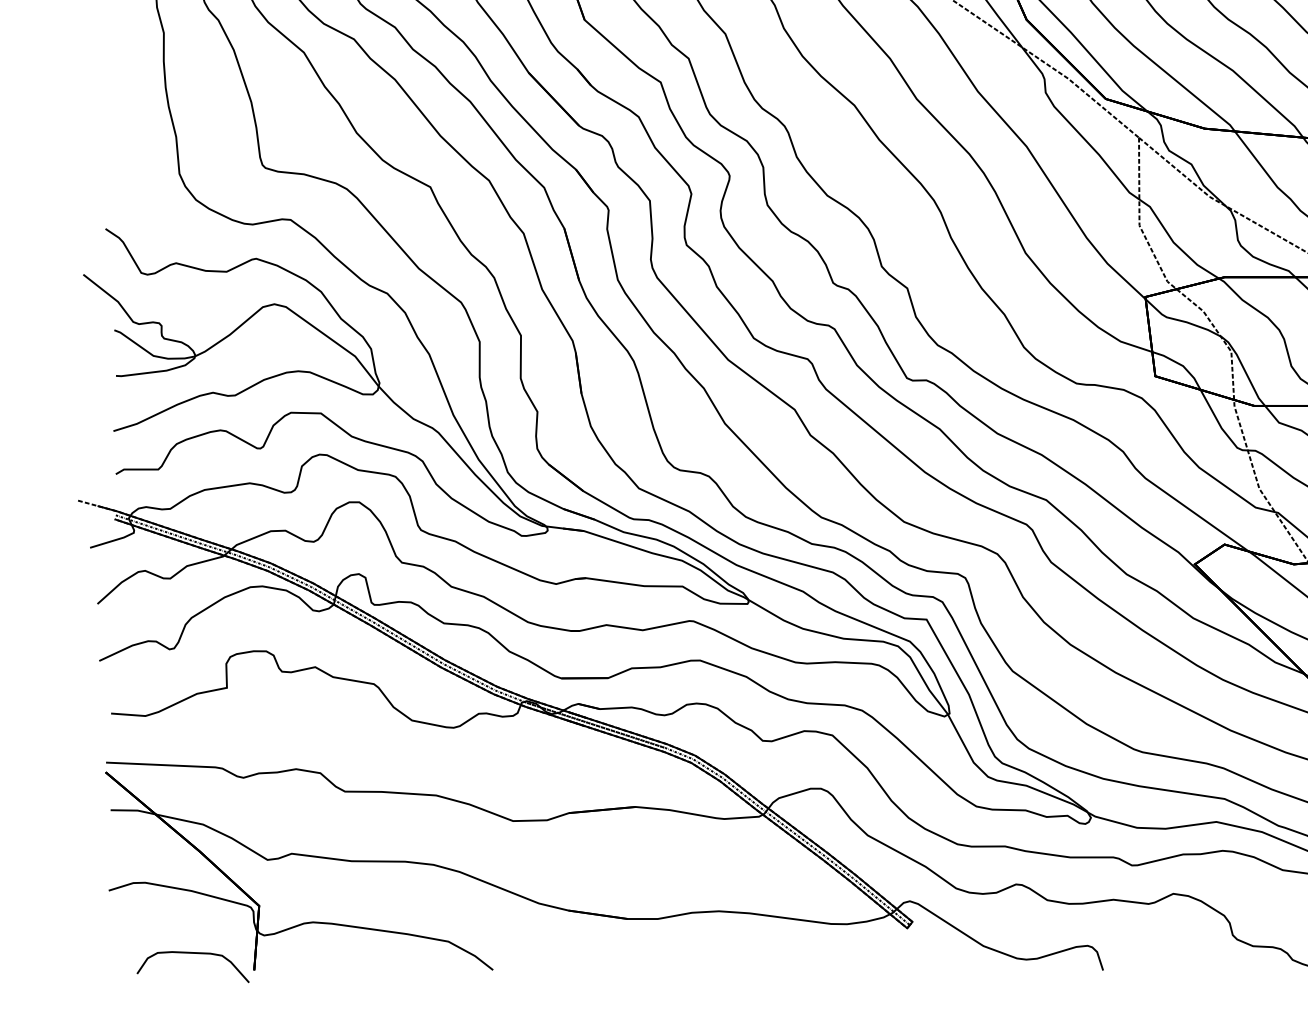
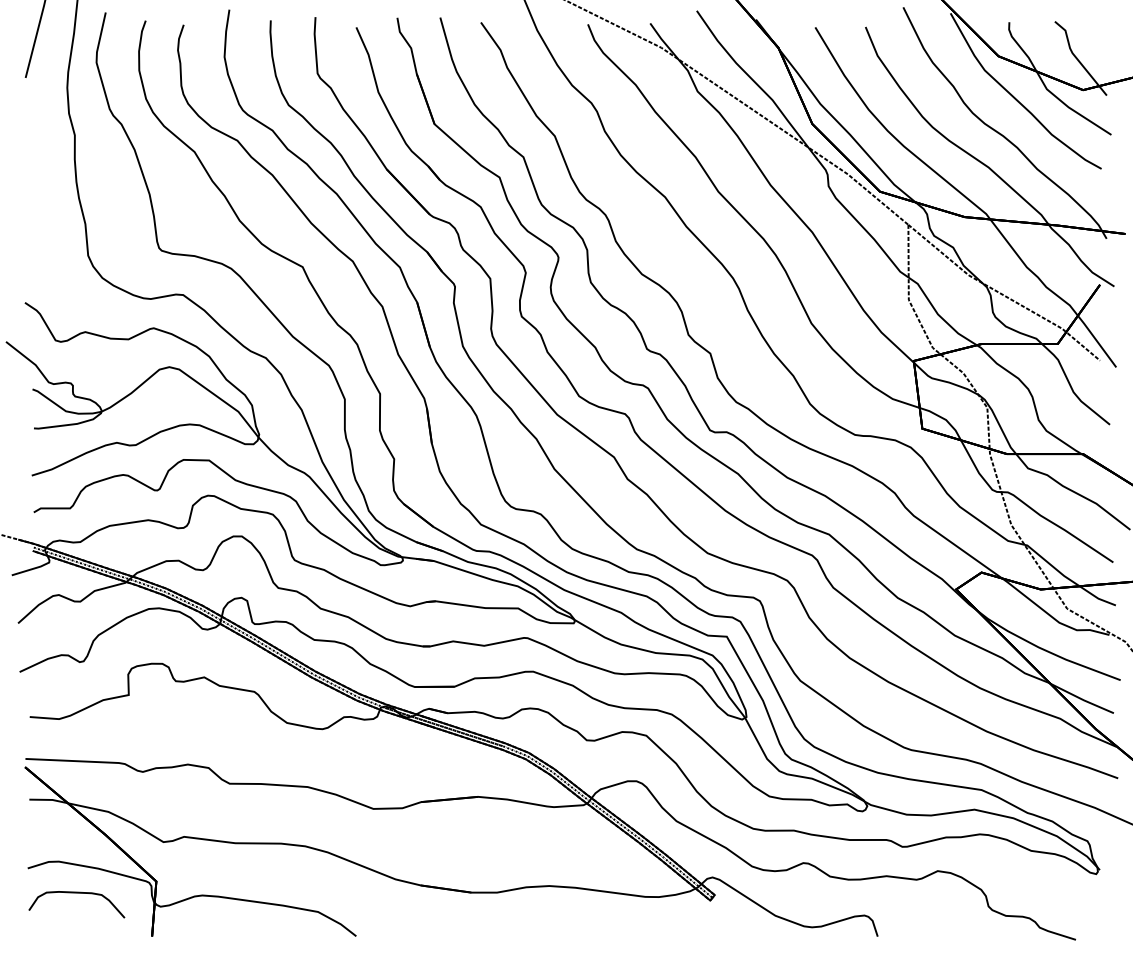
curve: (192, 953) -> (76, 893), moved

